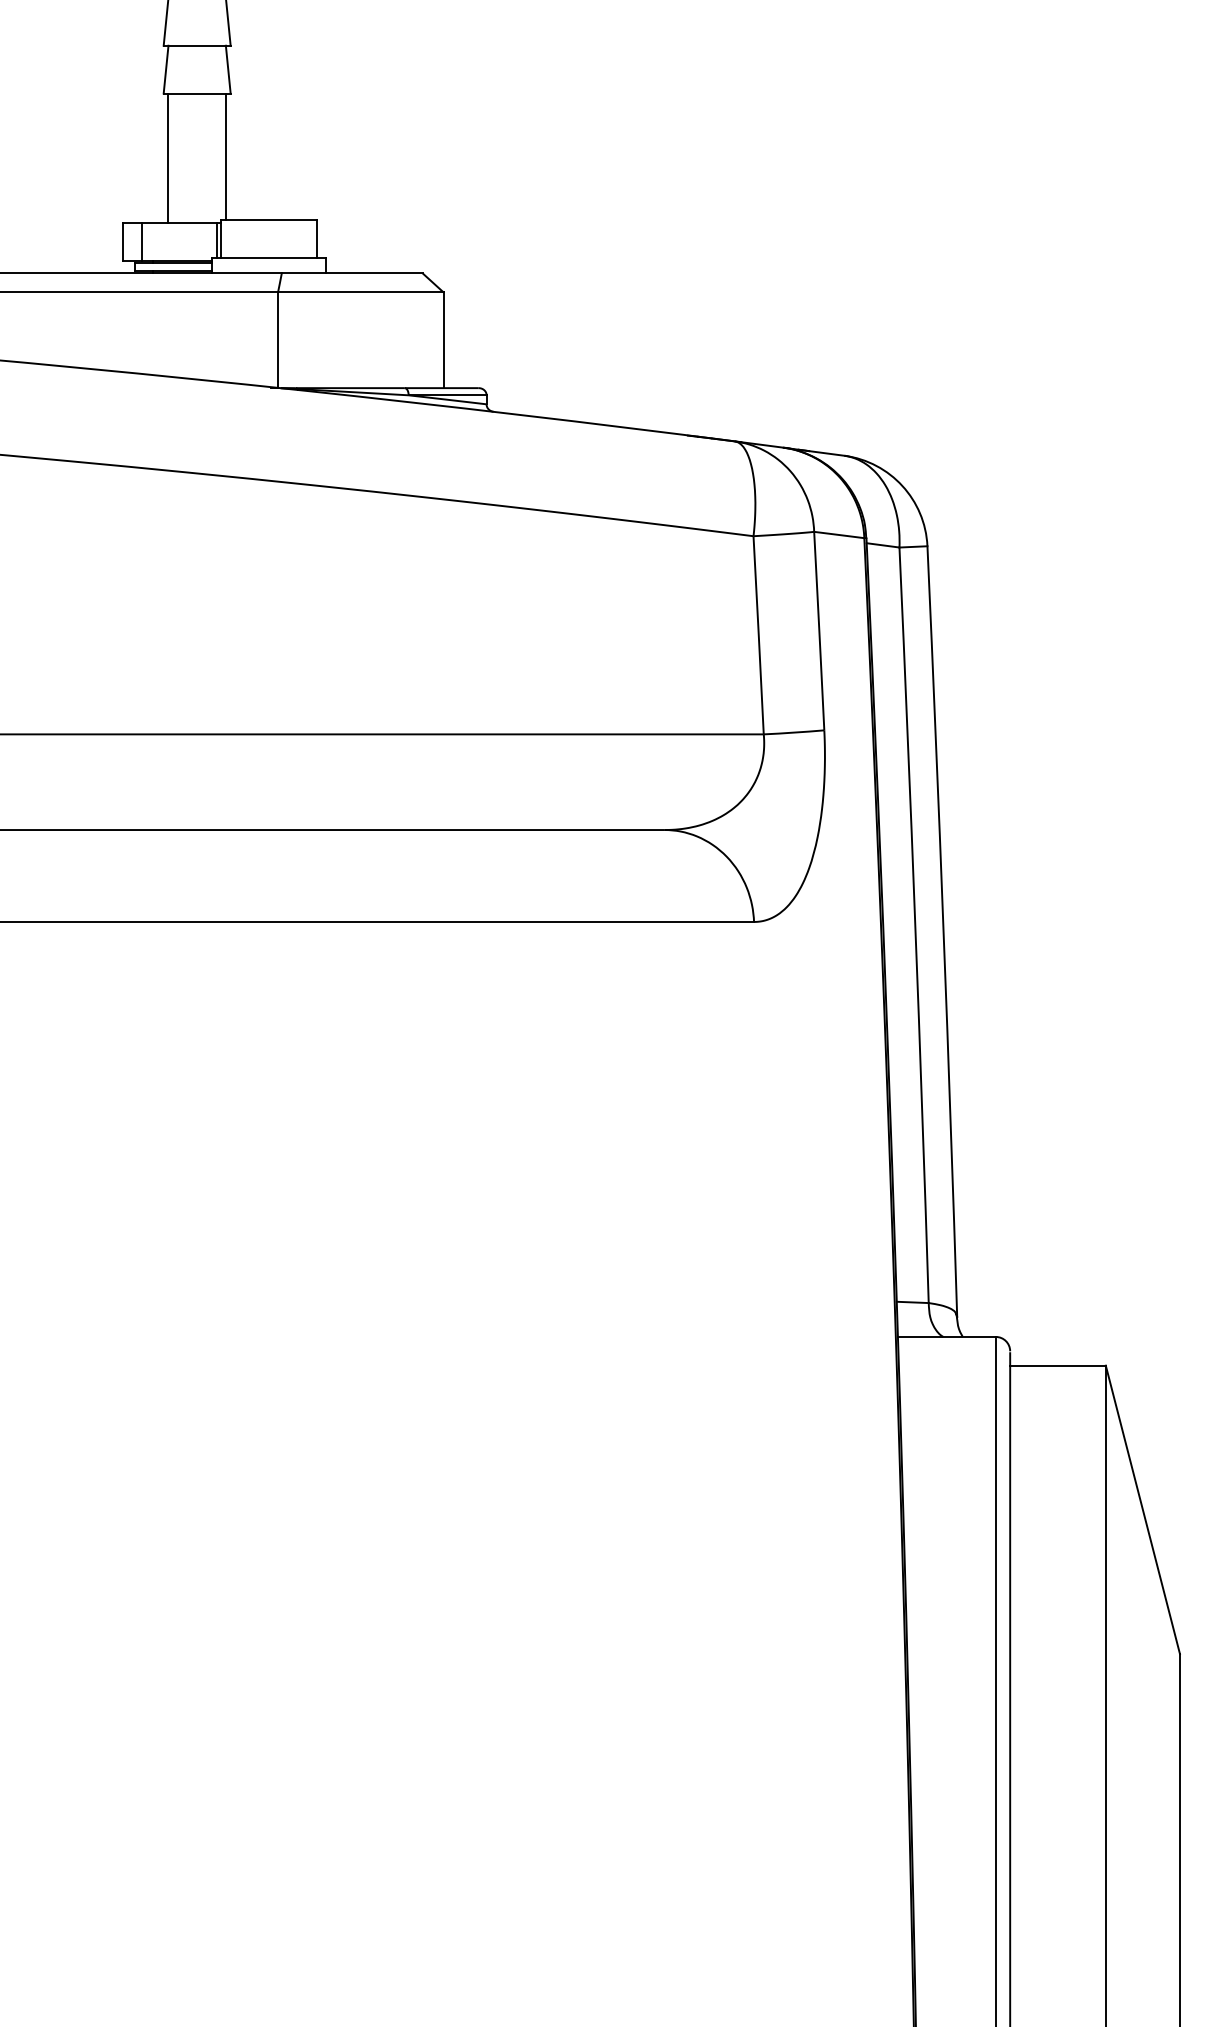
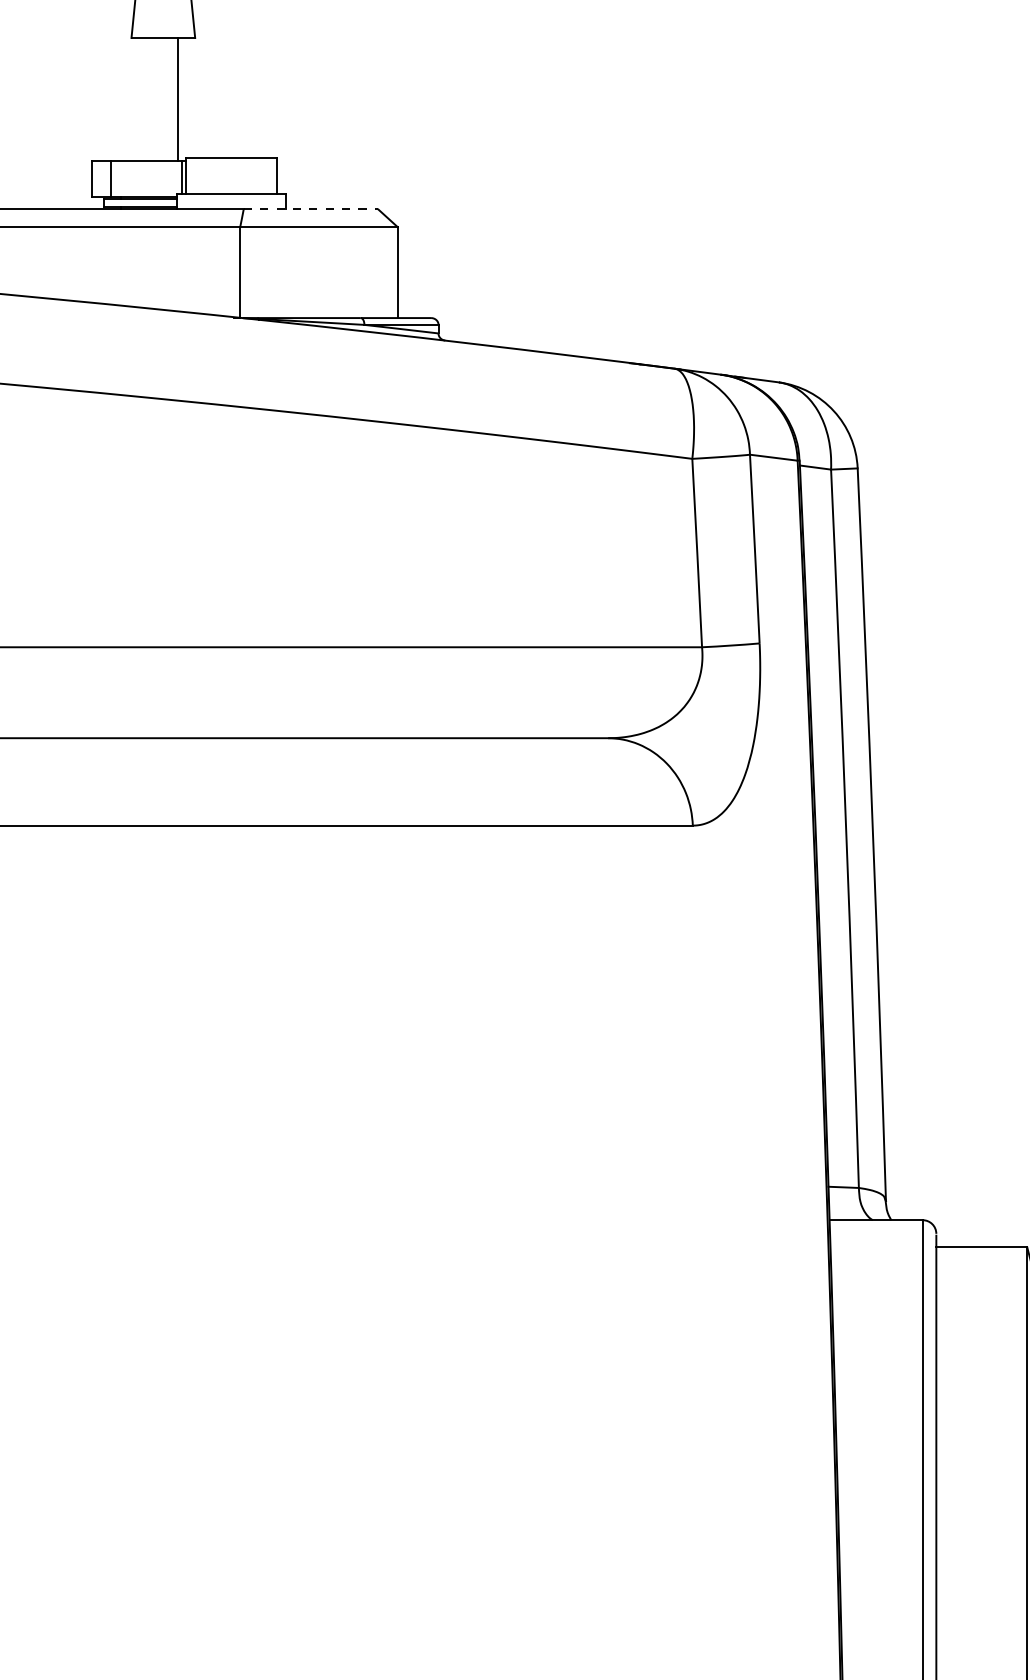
line: (225, 156) -> (190, 97), removed
line: (168, 157) -> (177, 98), moved
line: (352, 273) -> (311, 209), solid -> dashed

